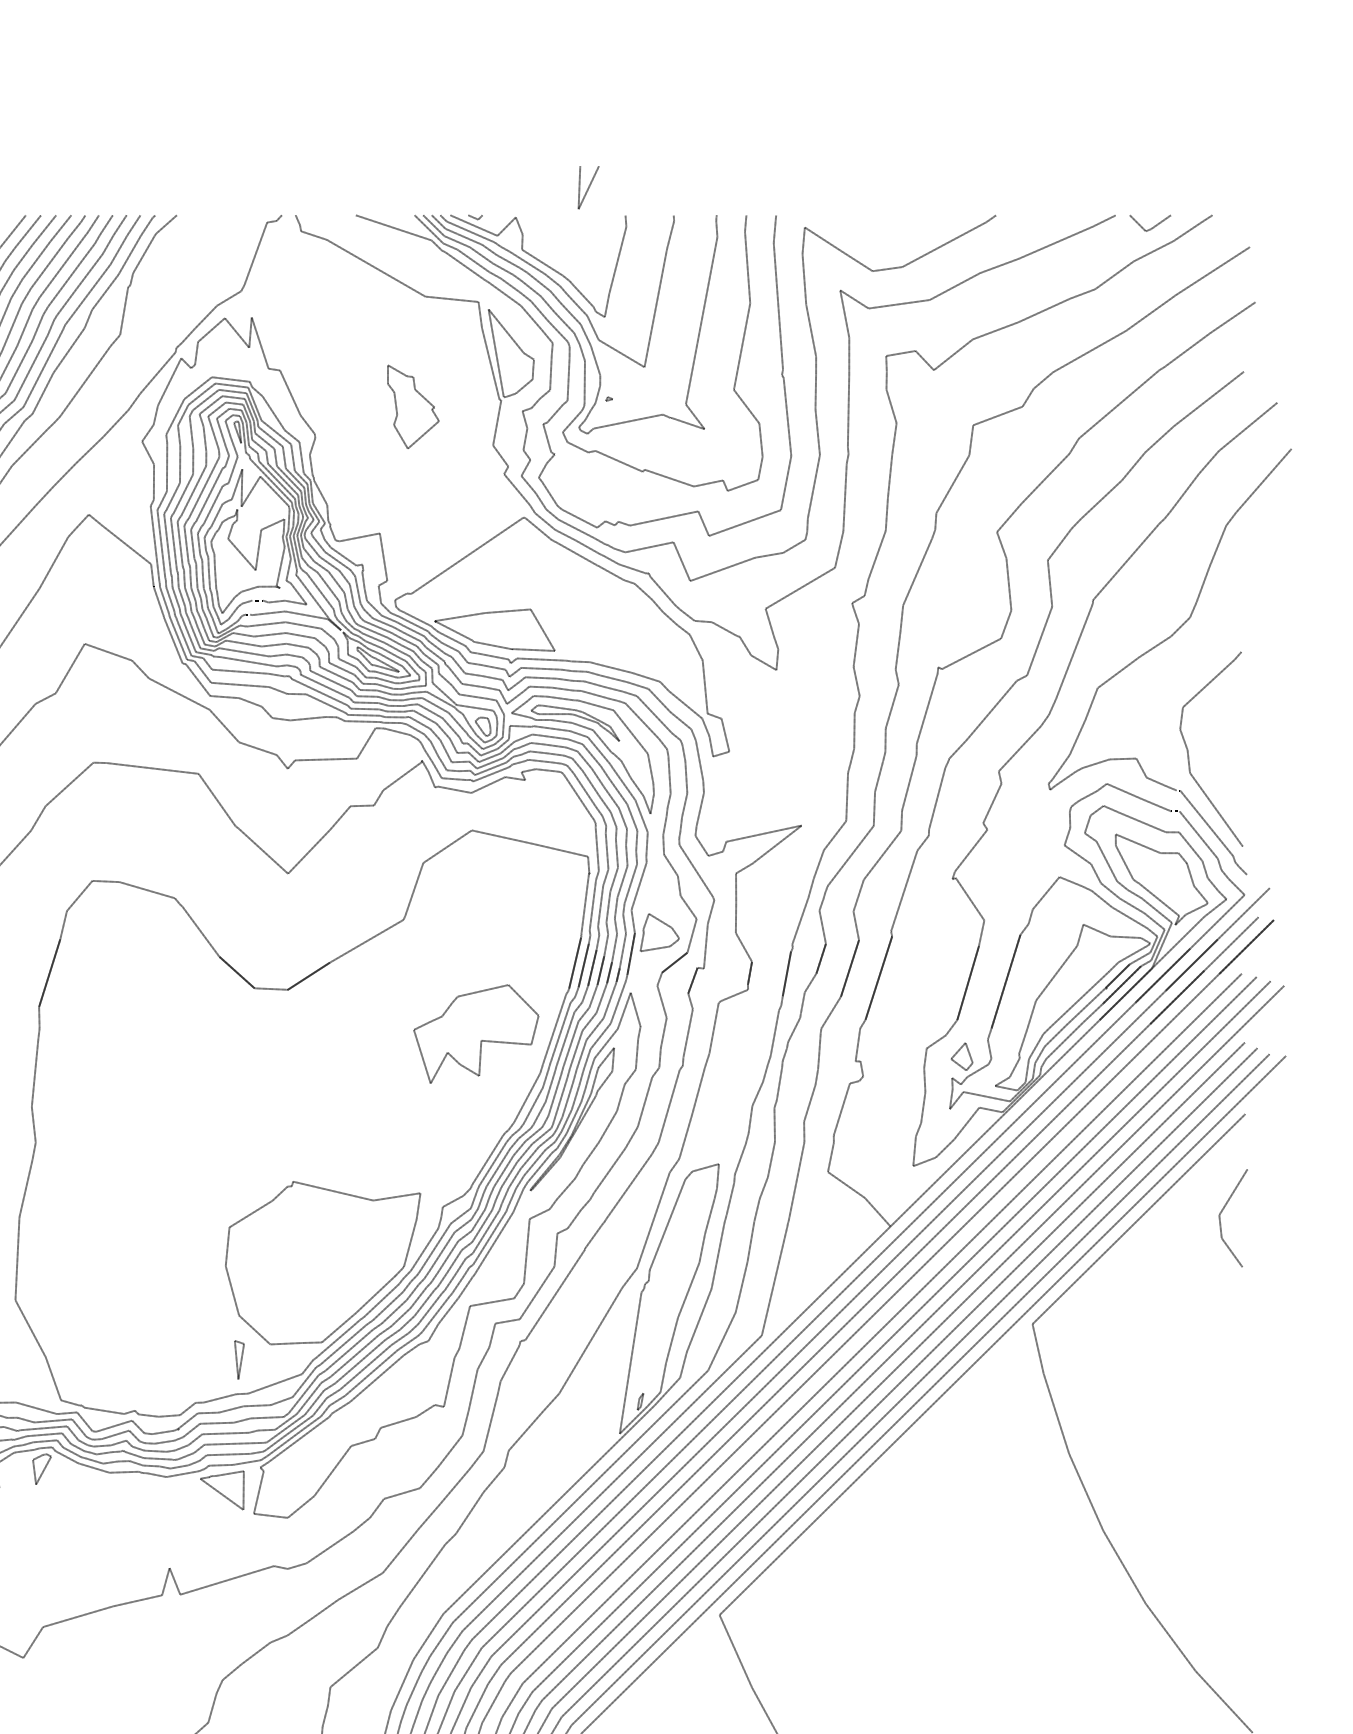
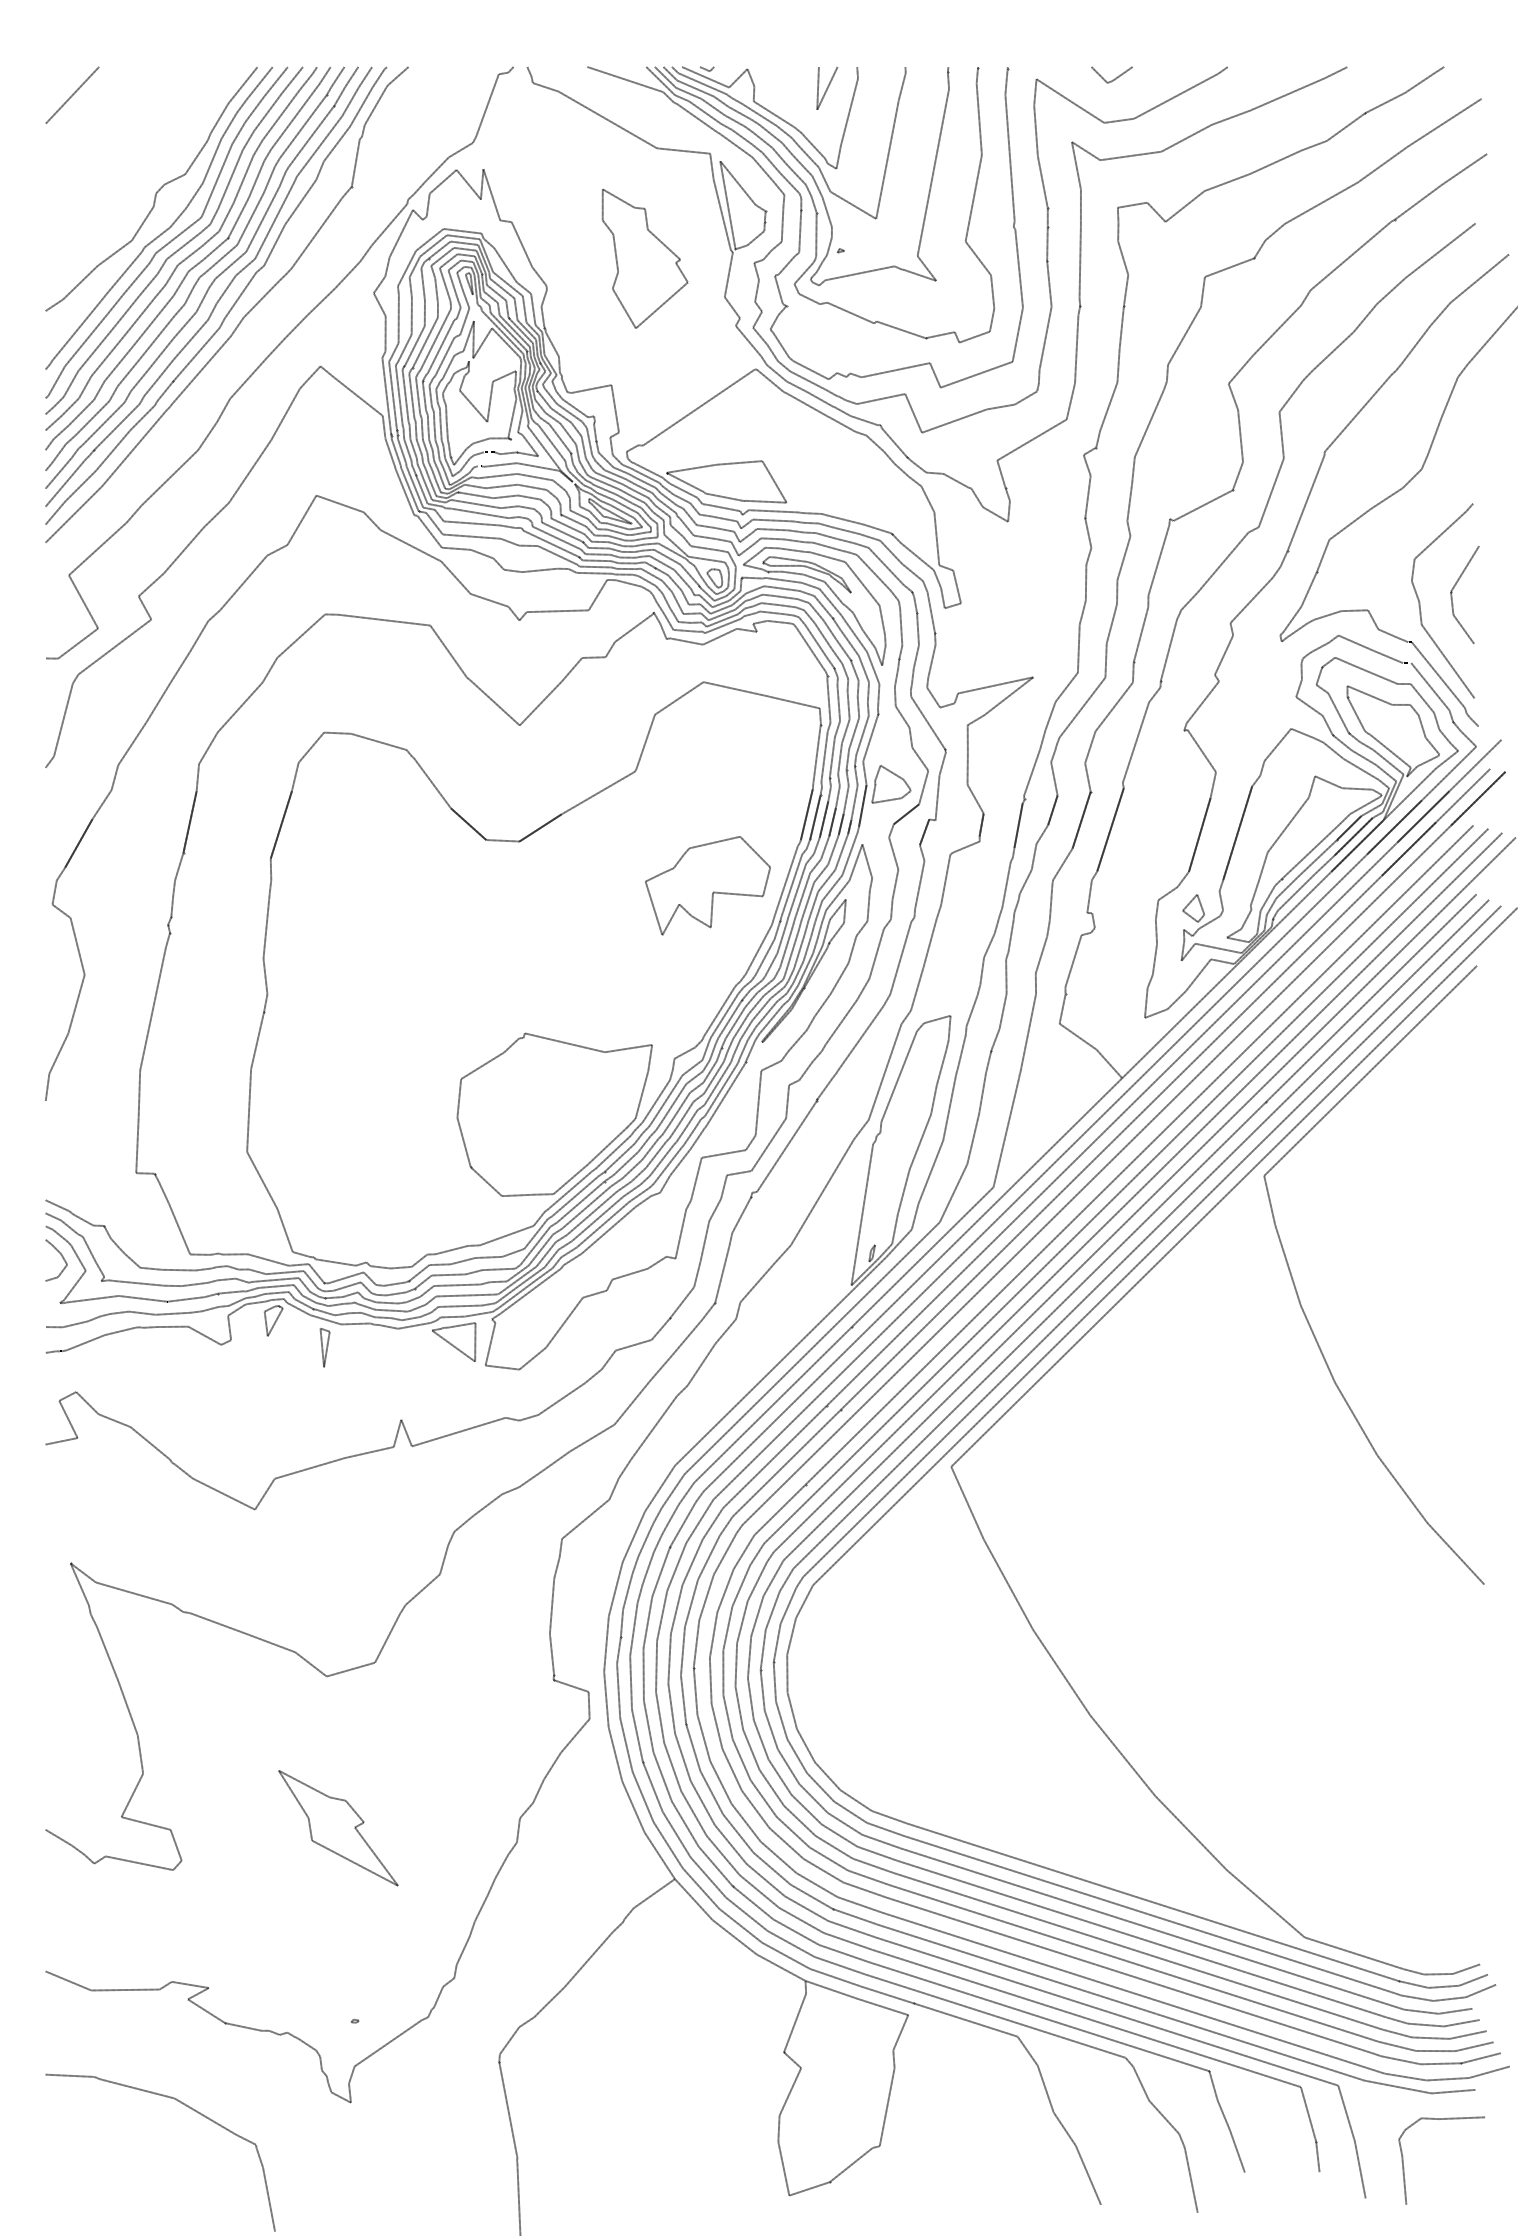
line: (588, 187) -> (827, 88), moved
line: (1153, 225) -> (1115, 77), moved
part: (412, 406) -> (644, 258), size x1.67
line: (1220, 1217) -> (1452, 594), moved
part: (238, 1359) -> (324, 1347), moved

